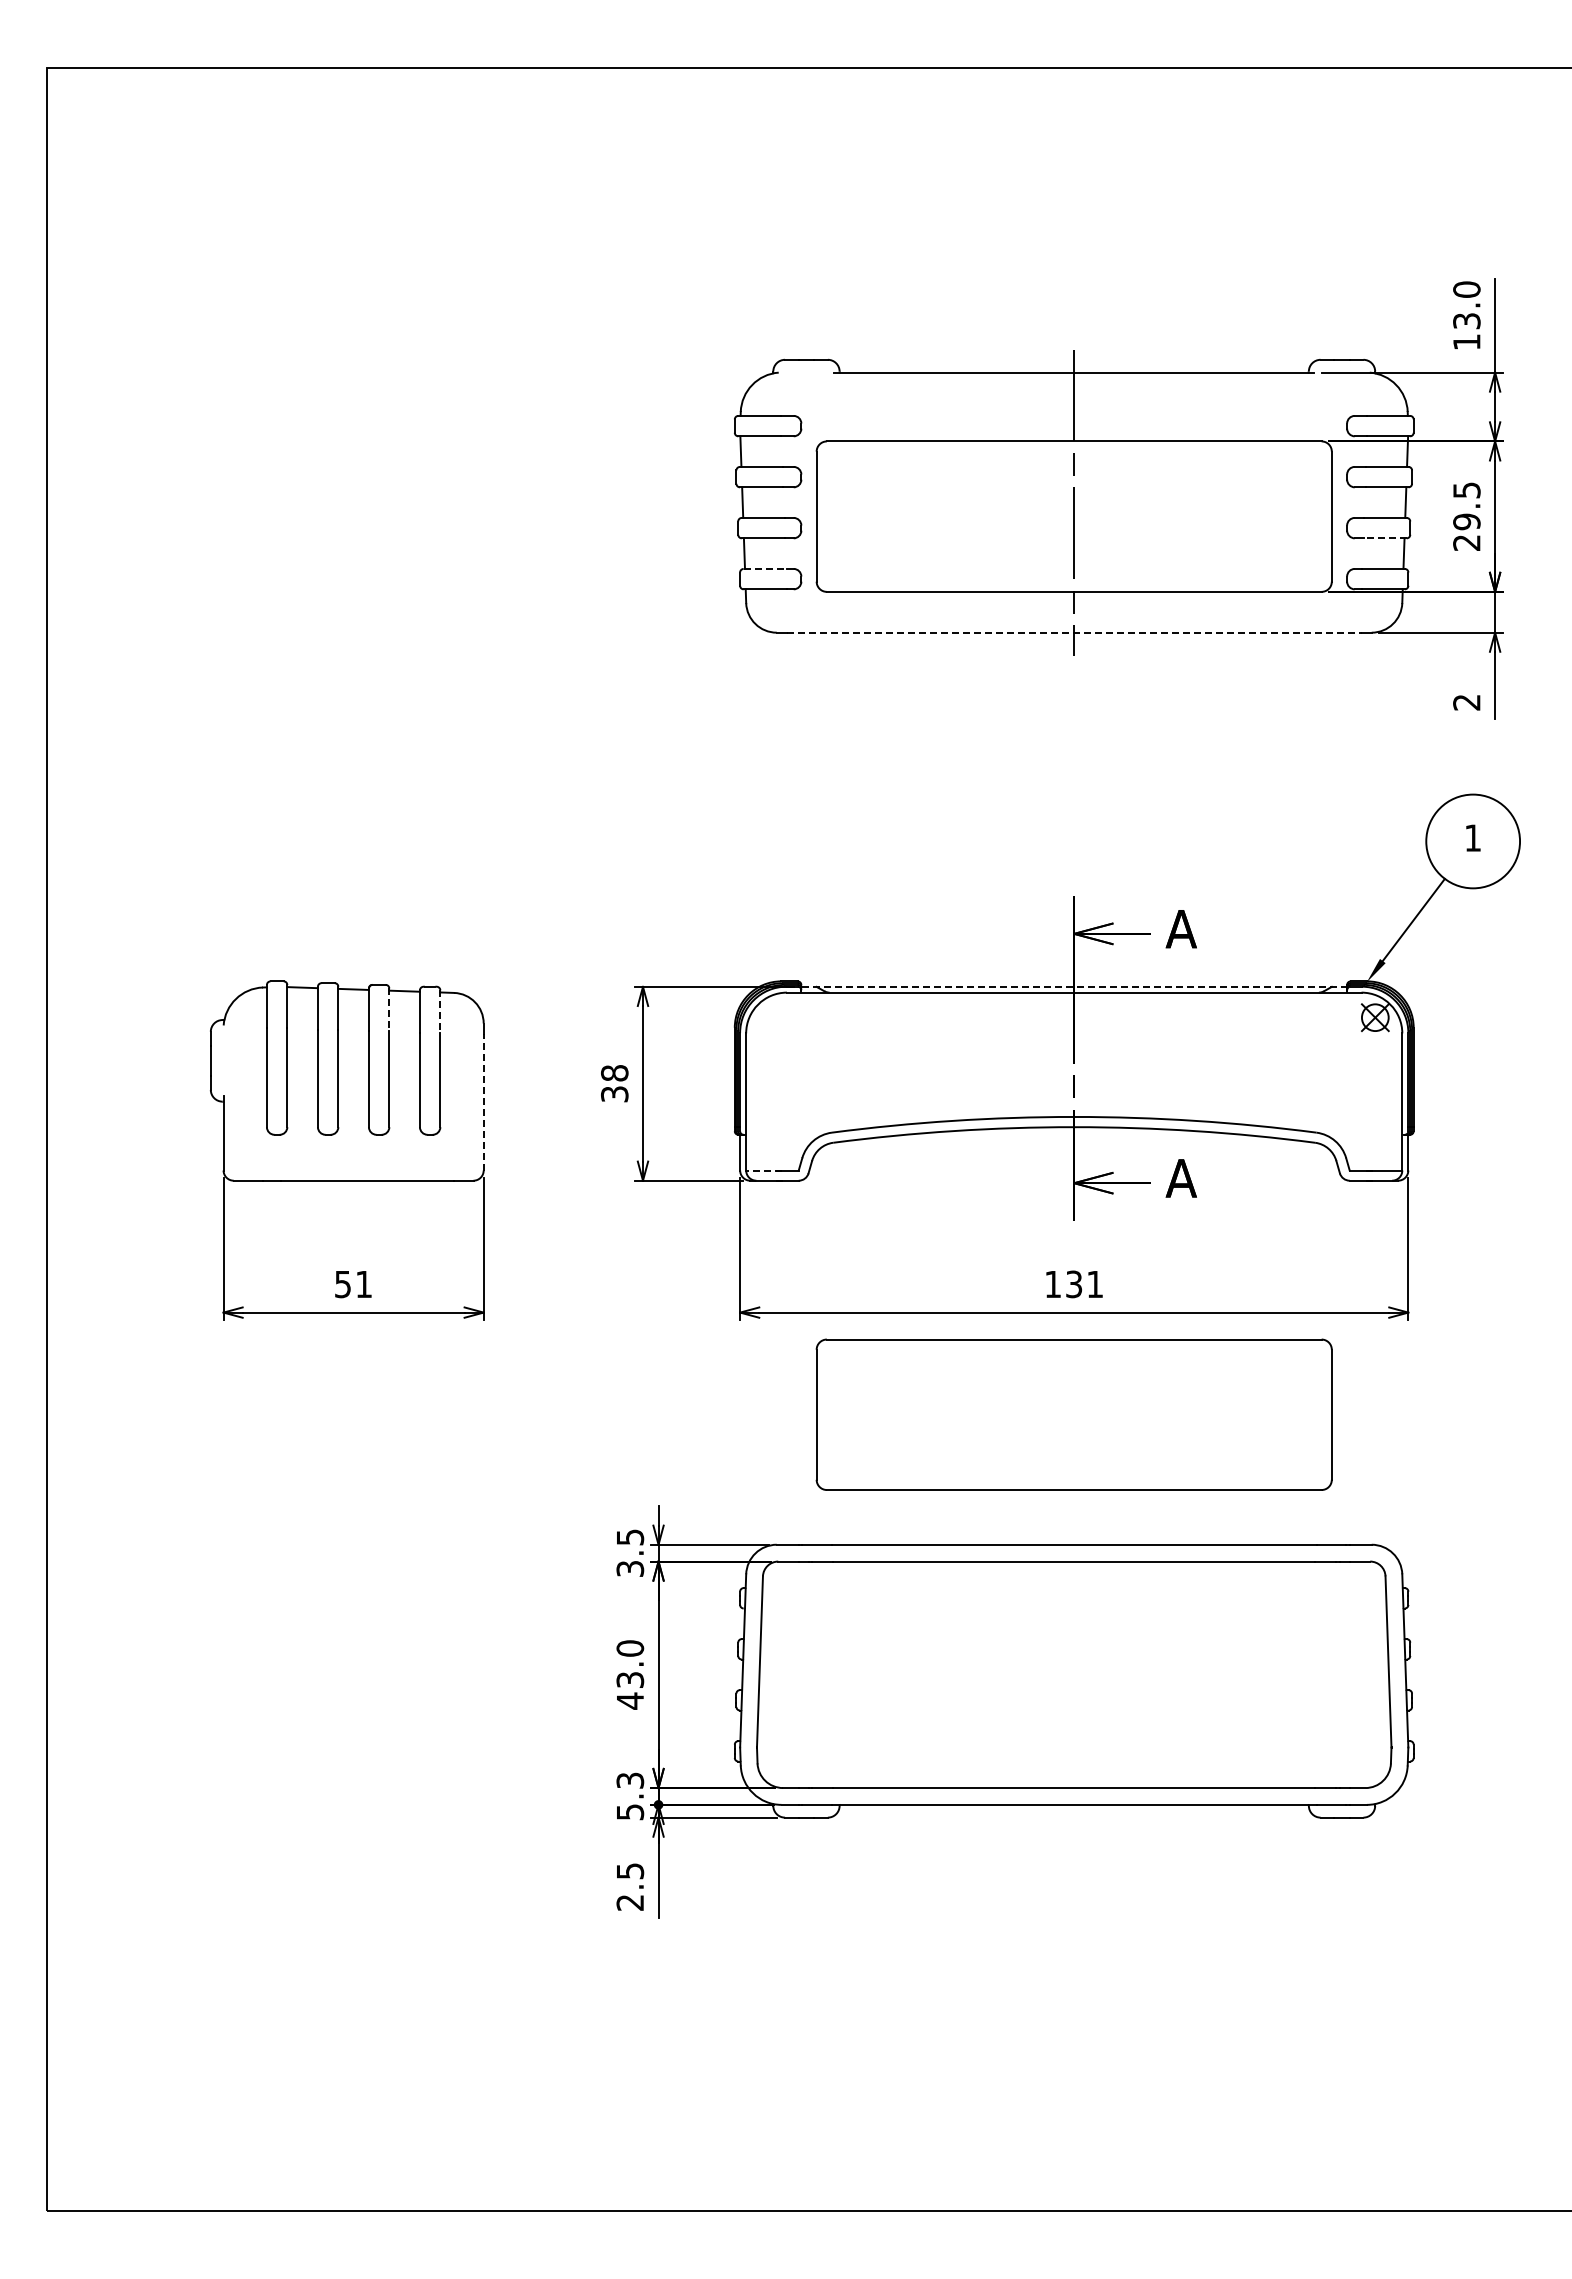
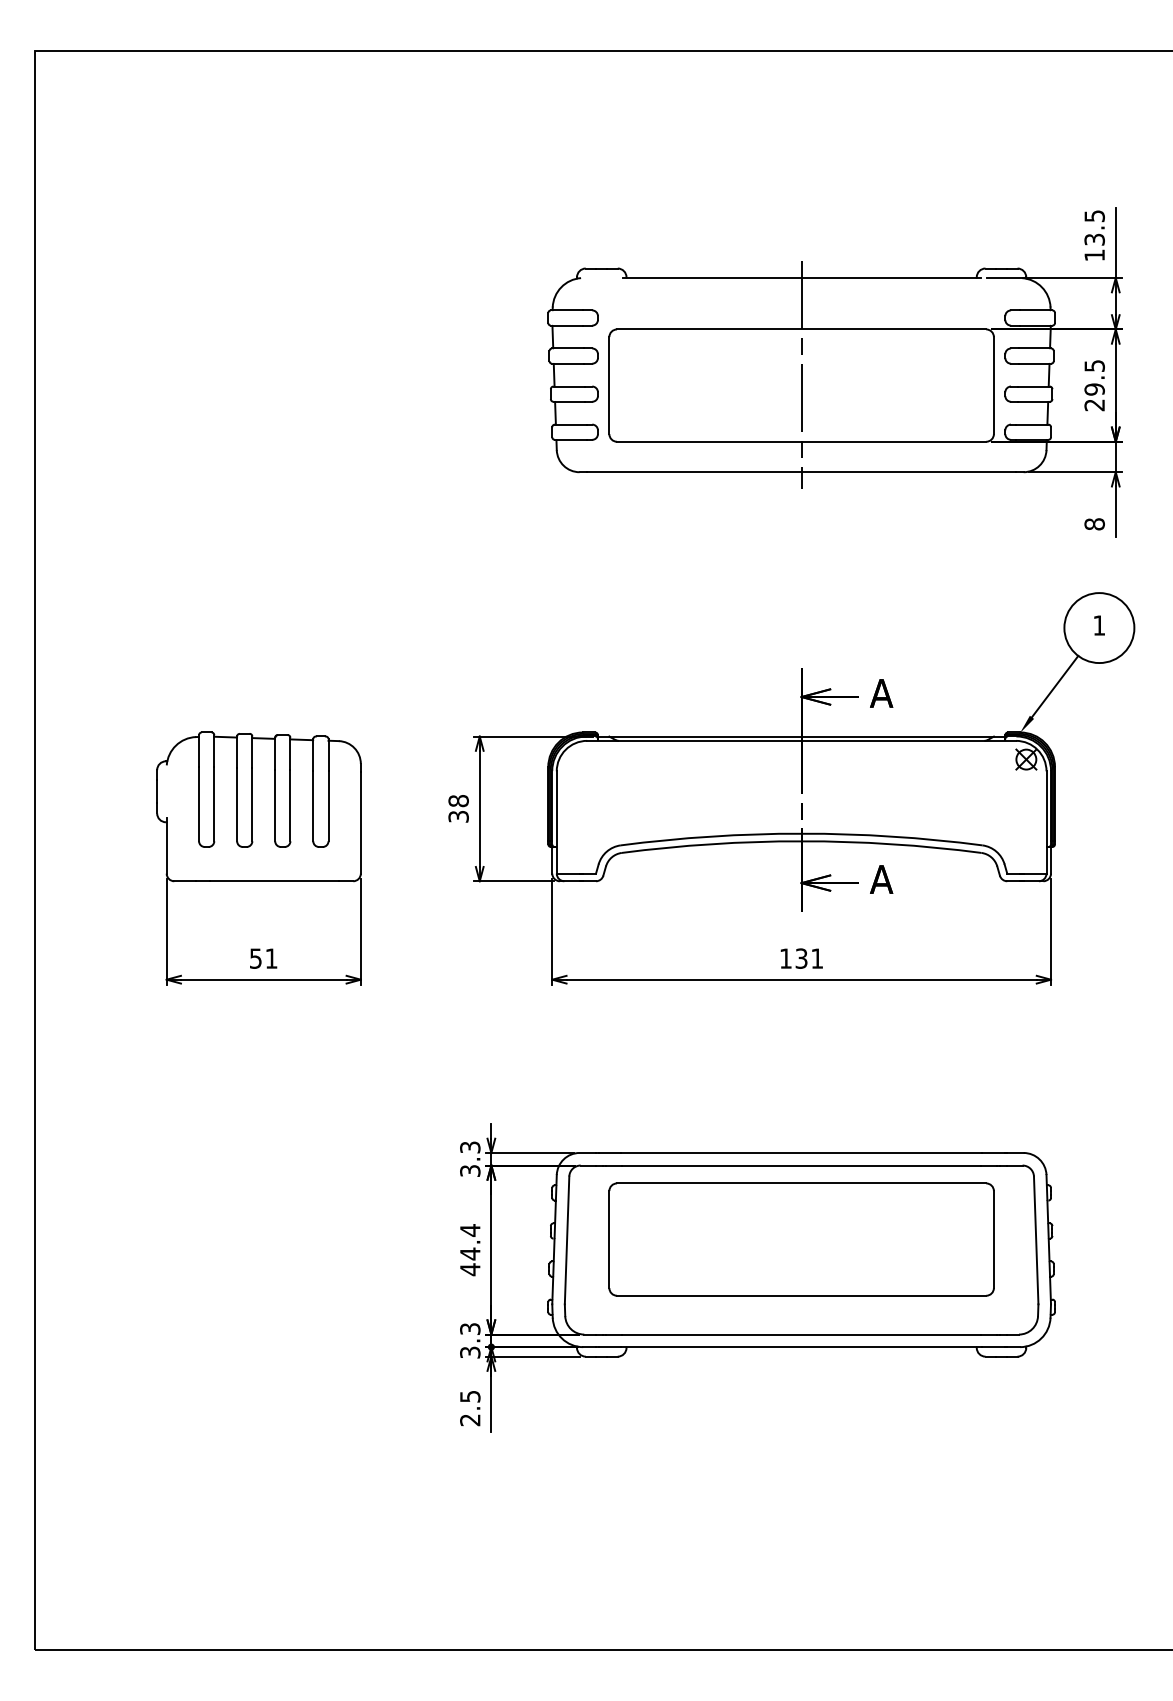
text: (1466, 289) -> (1094, 216), 13.0 -> 13.5
line: (1384, 538) -> (1033, 401), dashed -> solid
line: (765, 568) -> (571, 424), dashed -> solid
line: (1074, 632) -> (801, 472), dashed -> solid
text: (1466, 702) -> (1094, 524), 2 -> 8
line: (1074, 986) -> (801, 736), dashed -> solid
line: (389, 1010) -> (290, 754), dashed -> solid
line: (440, 1012) -> (328, 755), dashed -> solid
line: (483, 1101) -> (360, 822), dashed -> solid
line: (763, 1170) -> (569, 873), dashed -> solid
part: (1073, 1414) -> (801, 1239), moved
text: (629, 1536) -> (469, 1146), 3.5 -> 3.3
text: (630, 1663) -> (470, 1241), 43.0 -> 44.4
text: (629, 1811) -> (469, 1352), 5.3 -> 3.3

